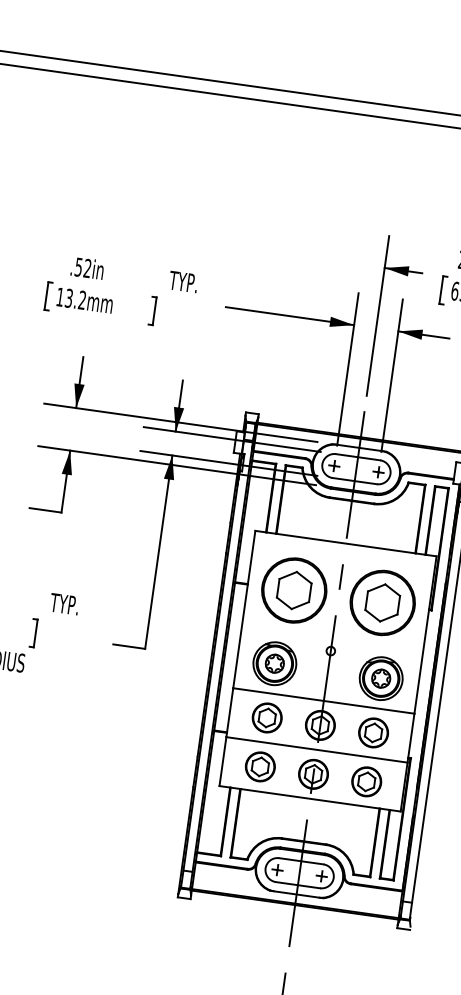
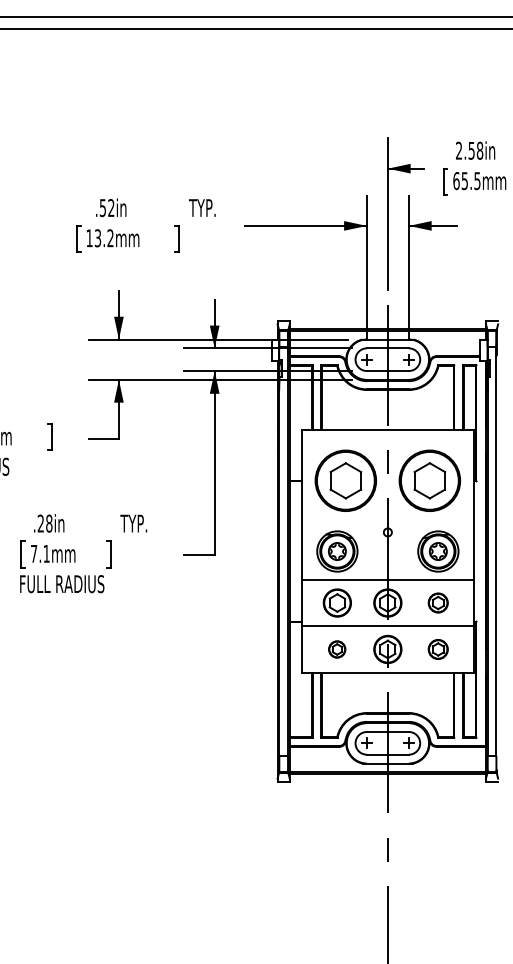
part: (372, 732) -> (437, 602), size x0.7
part: (259, 766) -> (336, 649), size x0.6
part: (365, 781) -> (437, 649), size x0.7

